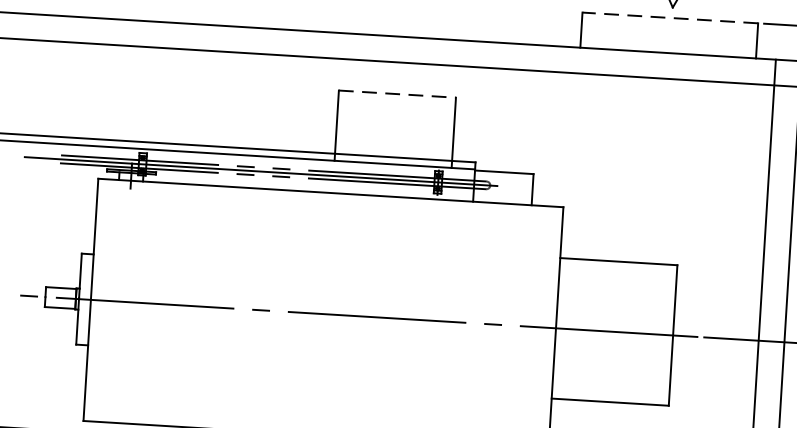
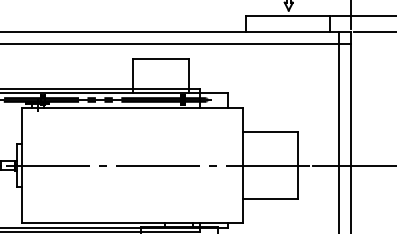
line: (669, 17) -> (287, 15), dashed -> solid
line: (398, 94) -> (161, 59), dashed -> solid

